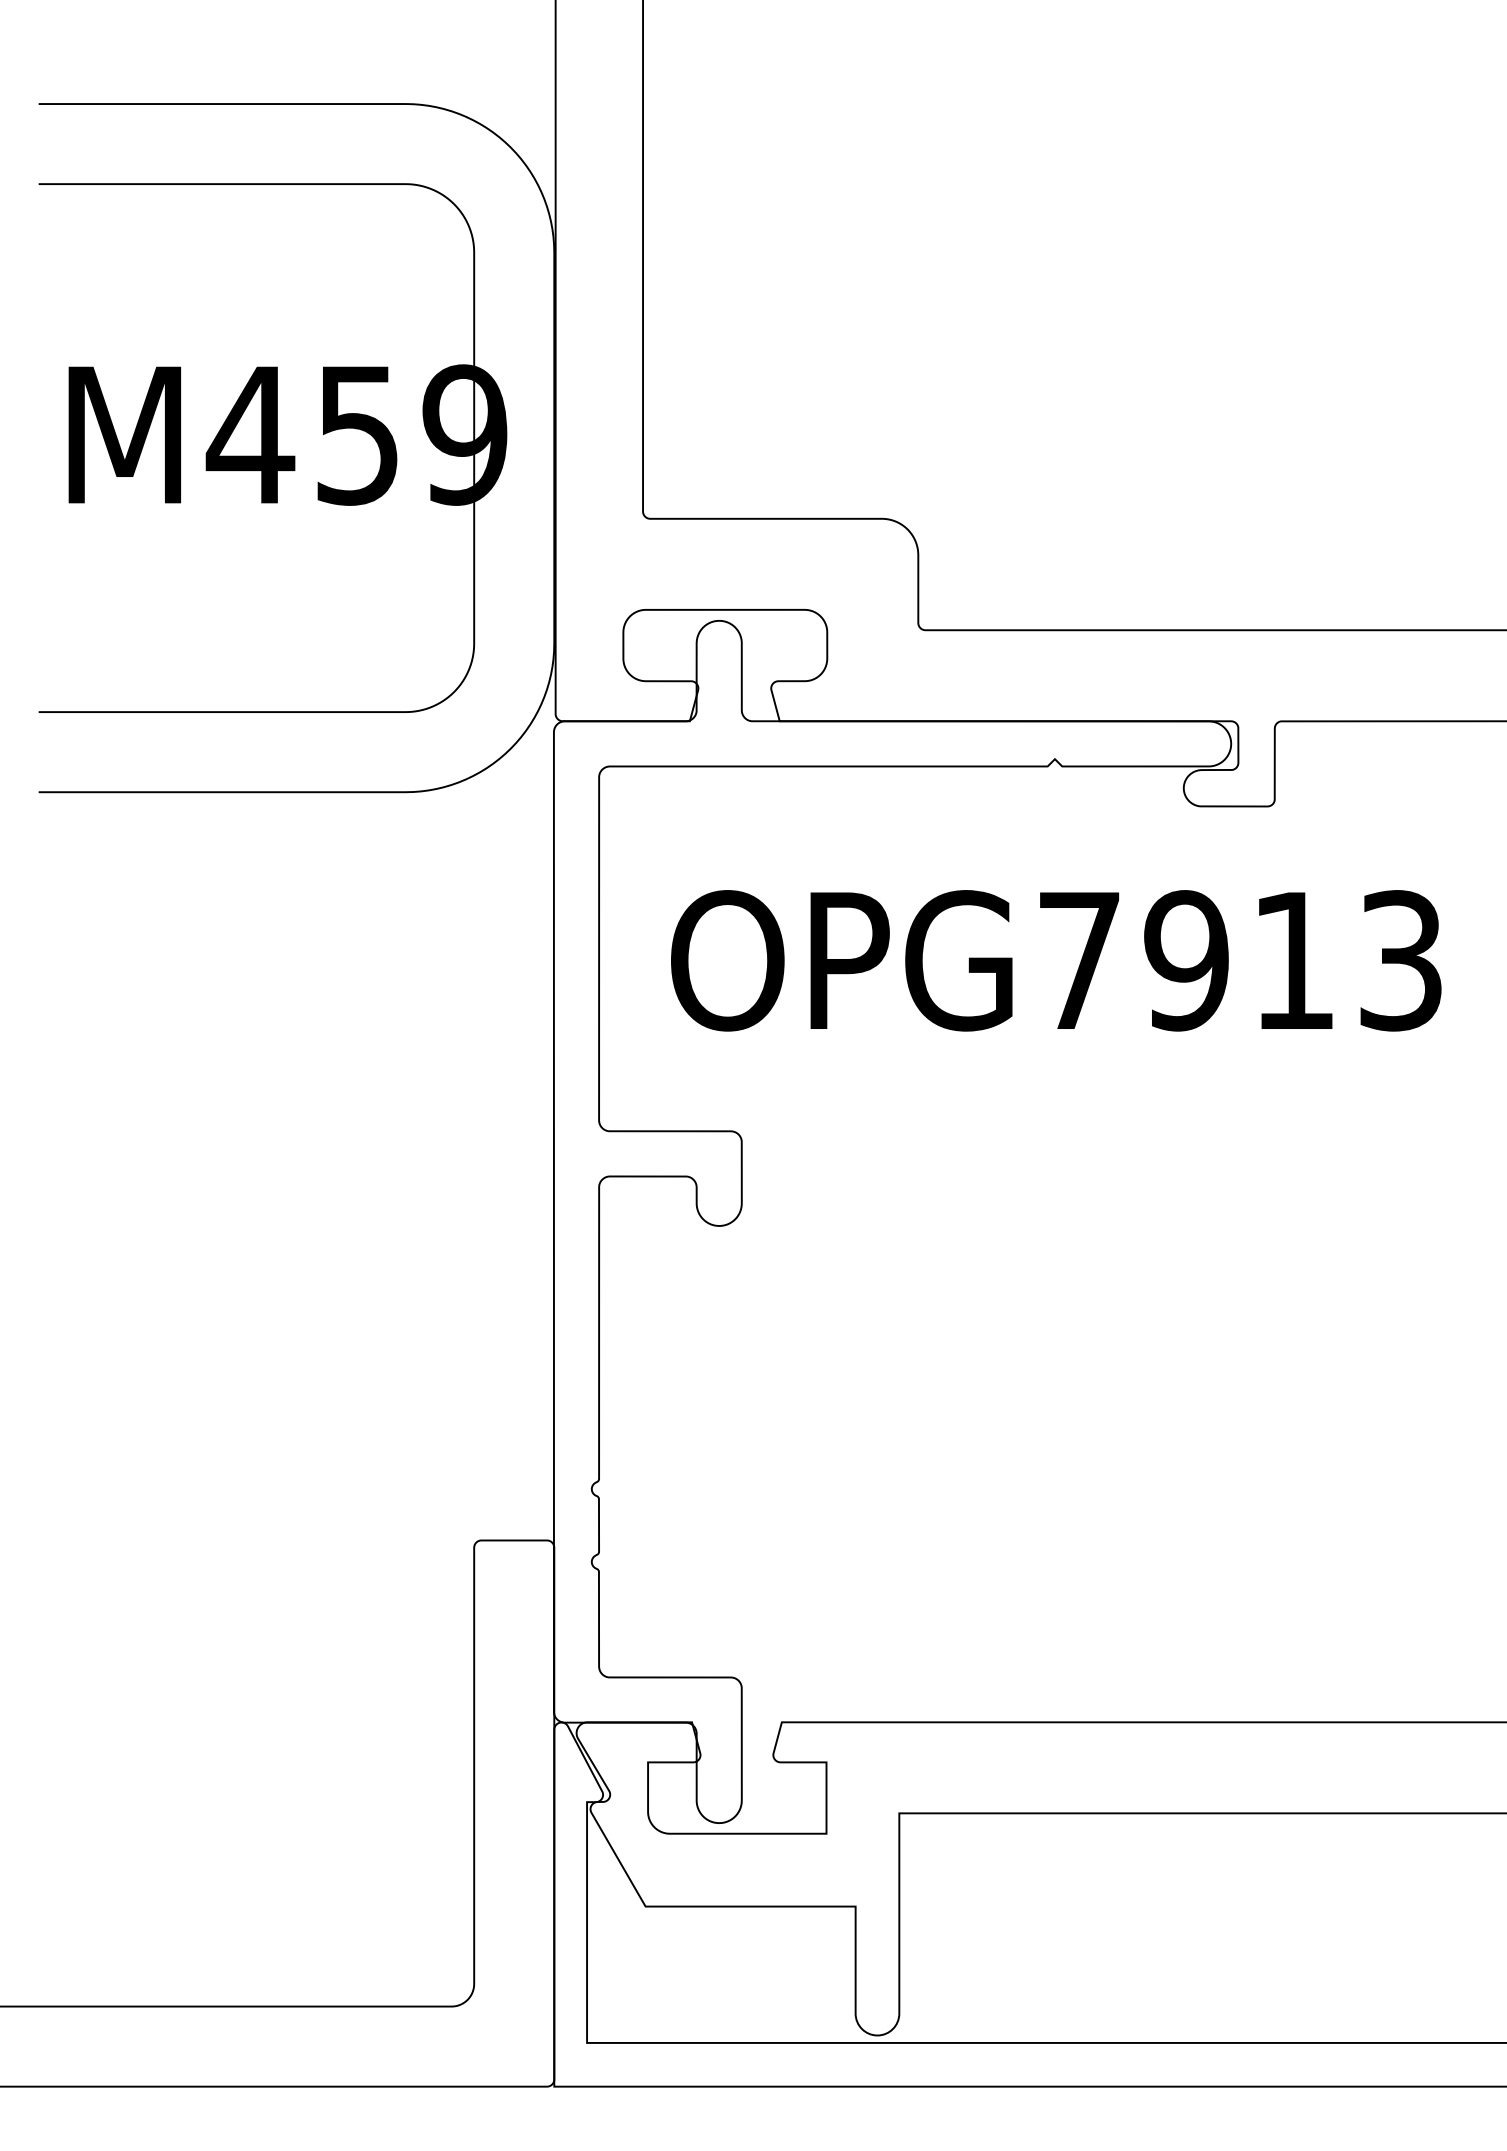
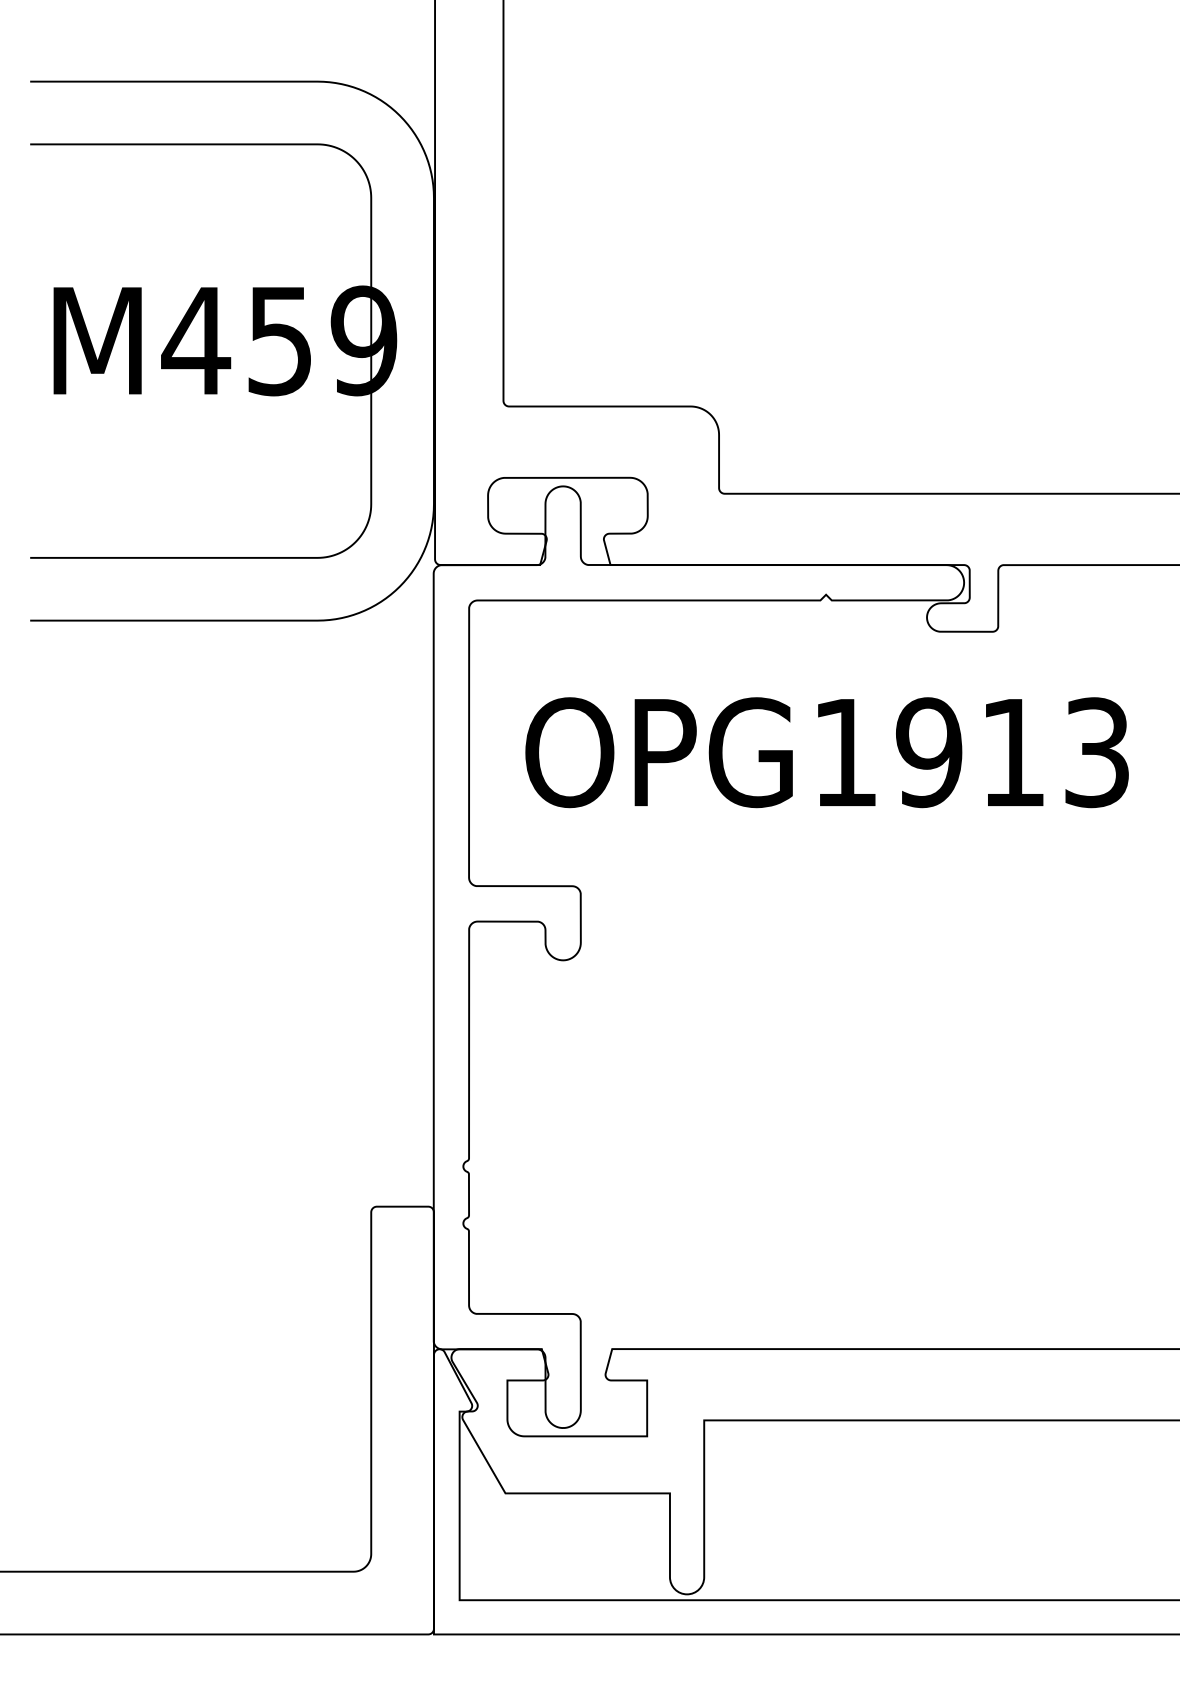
text: (1079, 960) -> (845, 752), OPG7913 -> OPG1913

